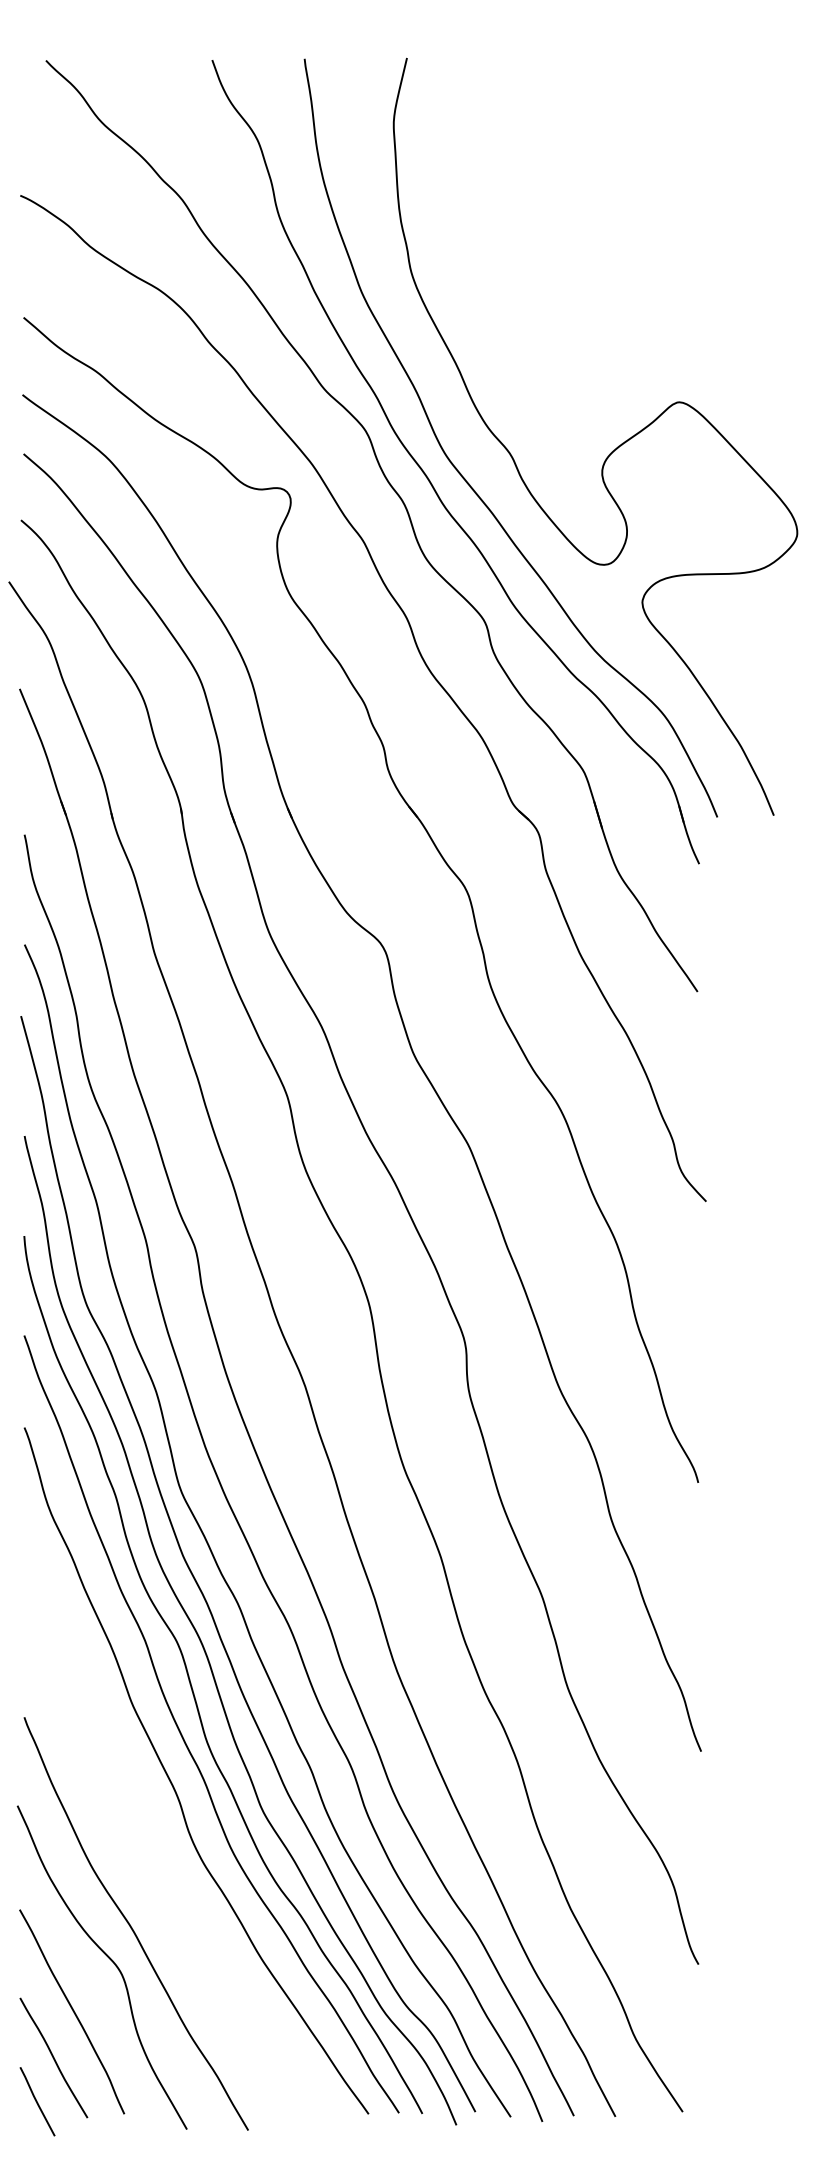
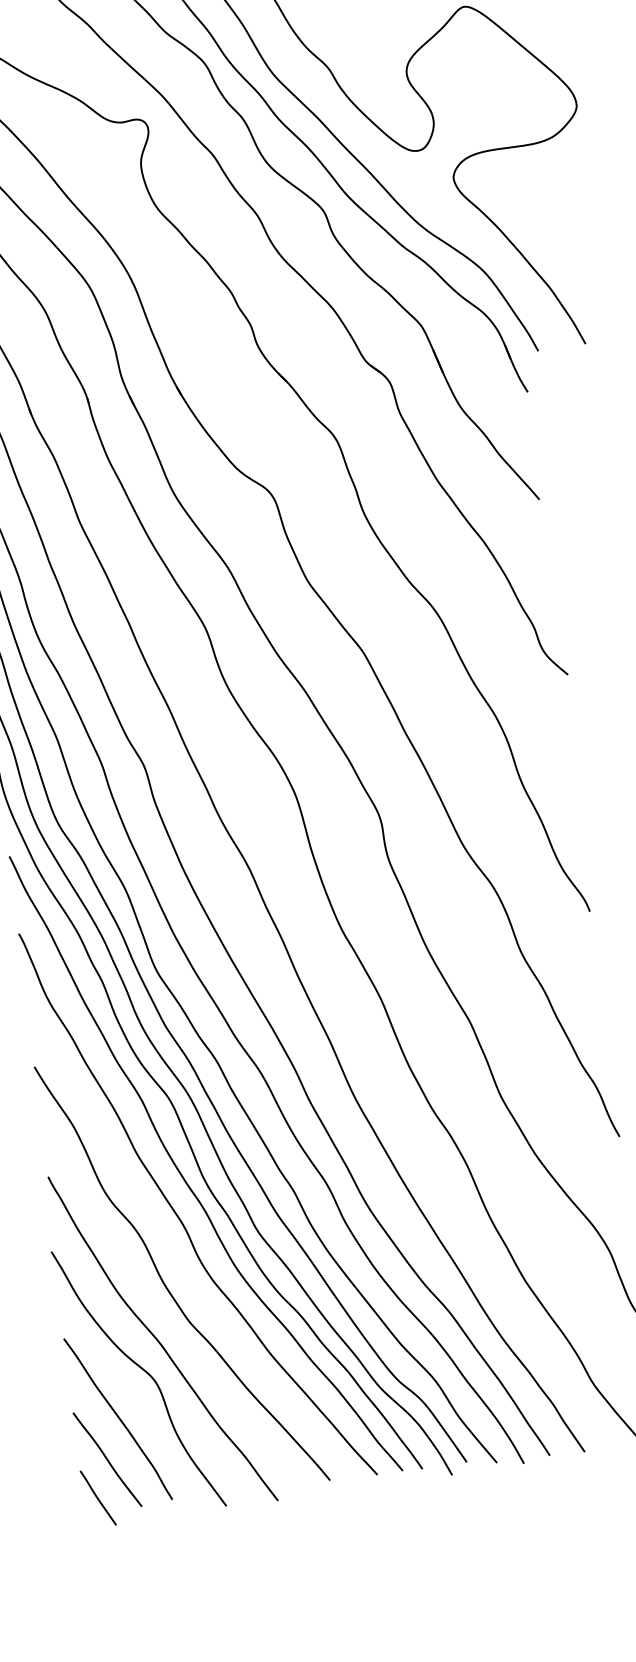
curve: (145, 1856) -> (163, 1281), added

